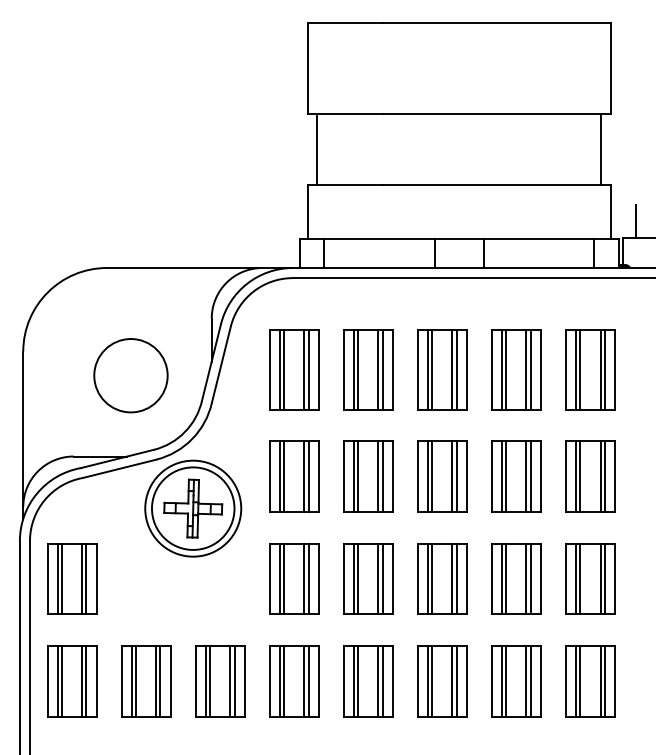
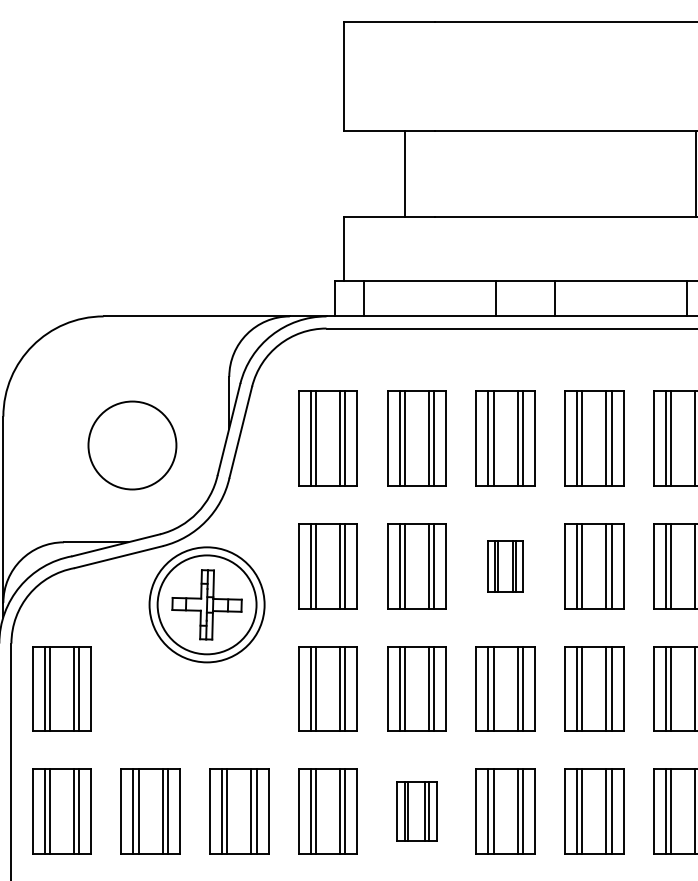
line: (317, 149) -> (405, 174), moved
part: (442, 476) -> (505, 566), size x0.6
part: (368, 681) -> (417, 811), size x0.7

